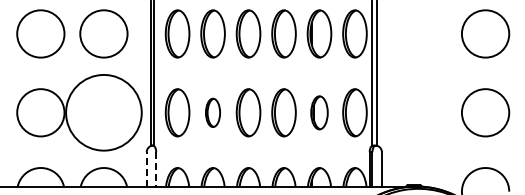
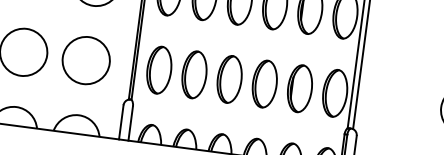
circle: (103, 112) -> (85, 60), size x0.62
part: (212, 112) -> (193, 74), size x1.67
part: (319, 112) -> (300, 88), size x1.43
line: (146, 168) -> (121, 121), dashed -> solid
line: (156, 169) -> (130, 123), dashed -> solid

